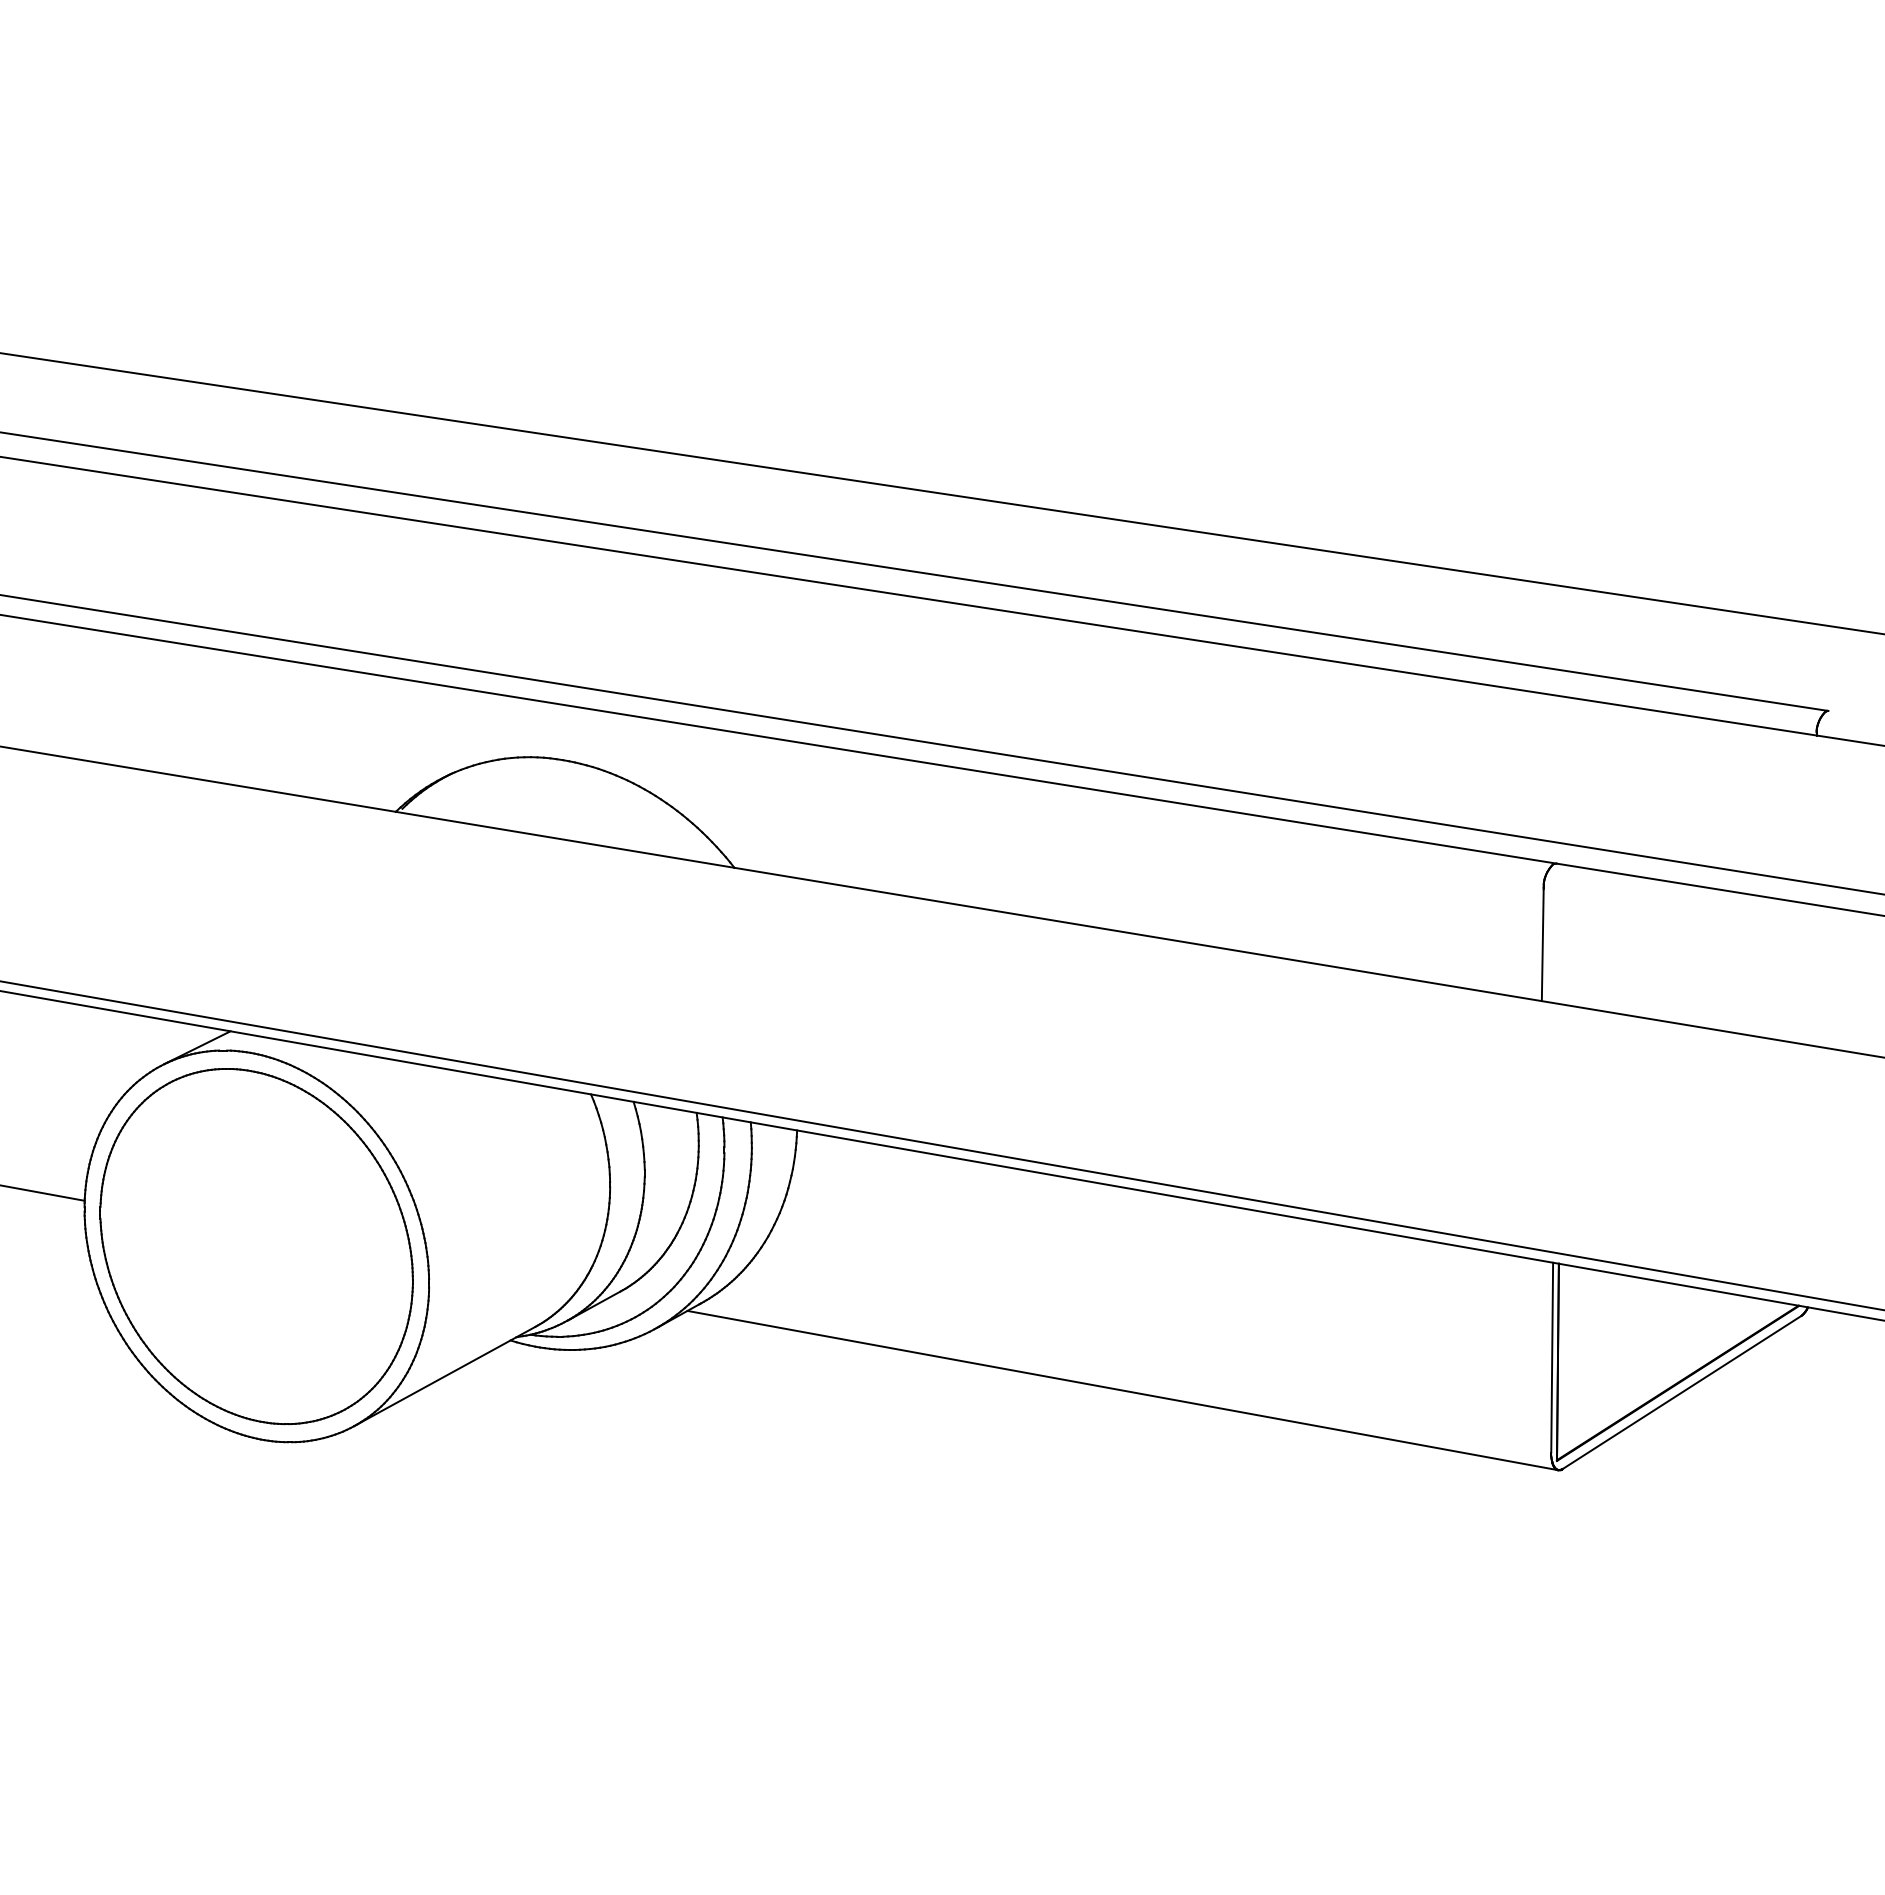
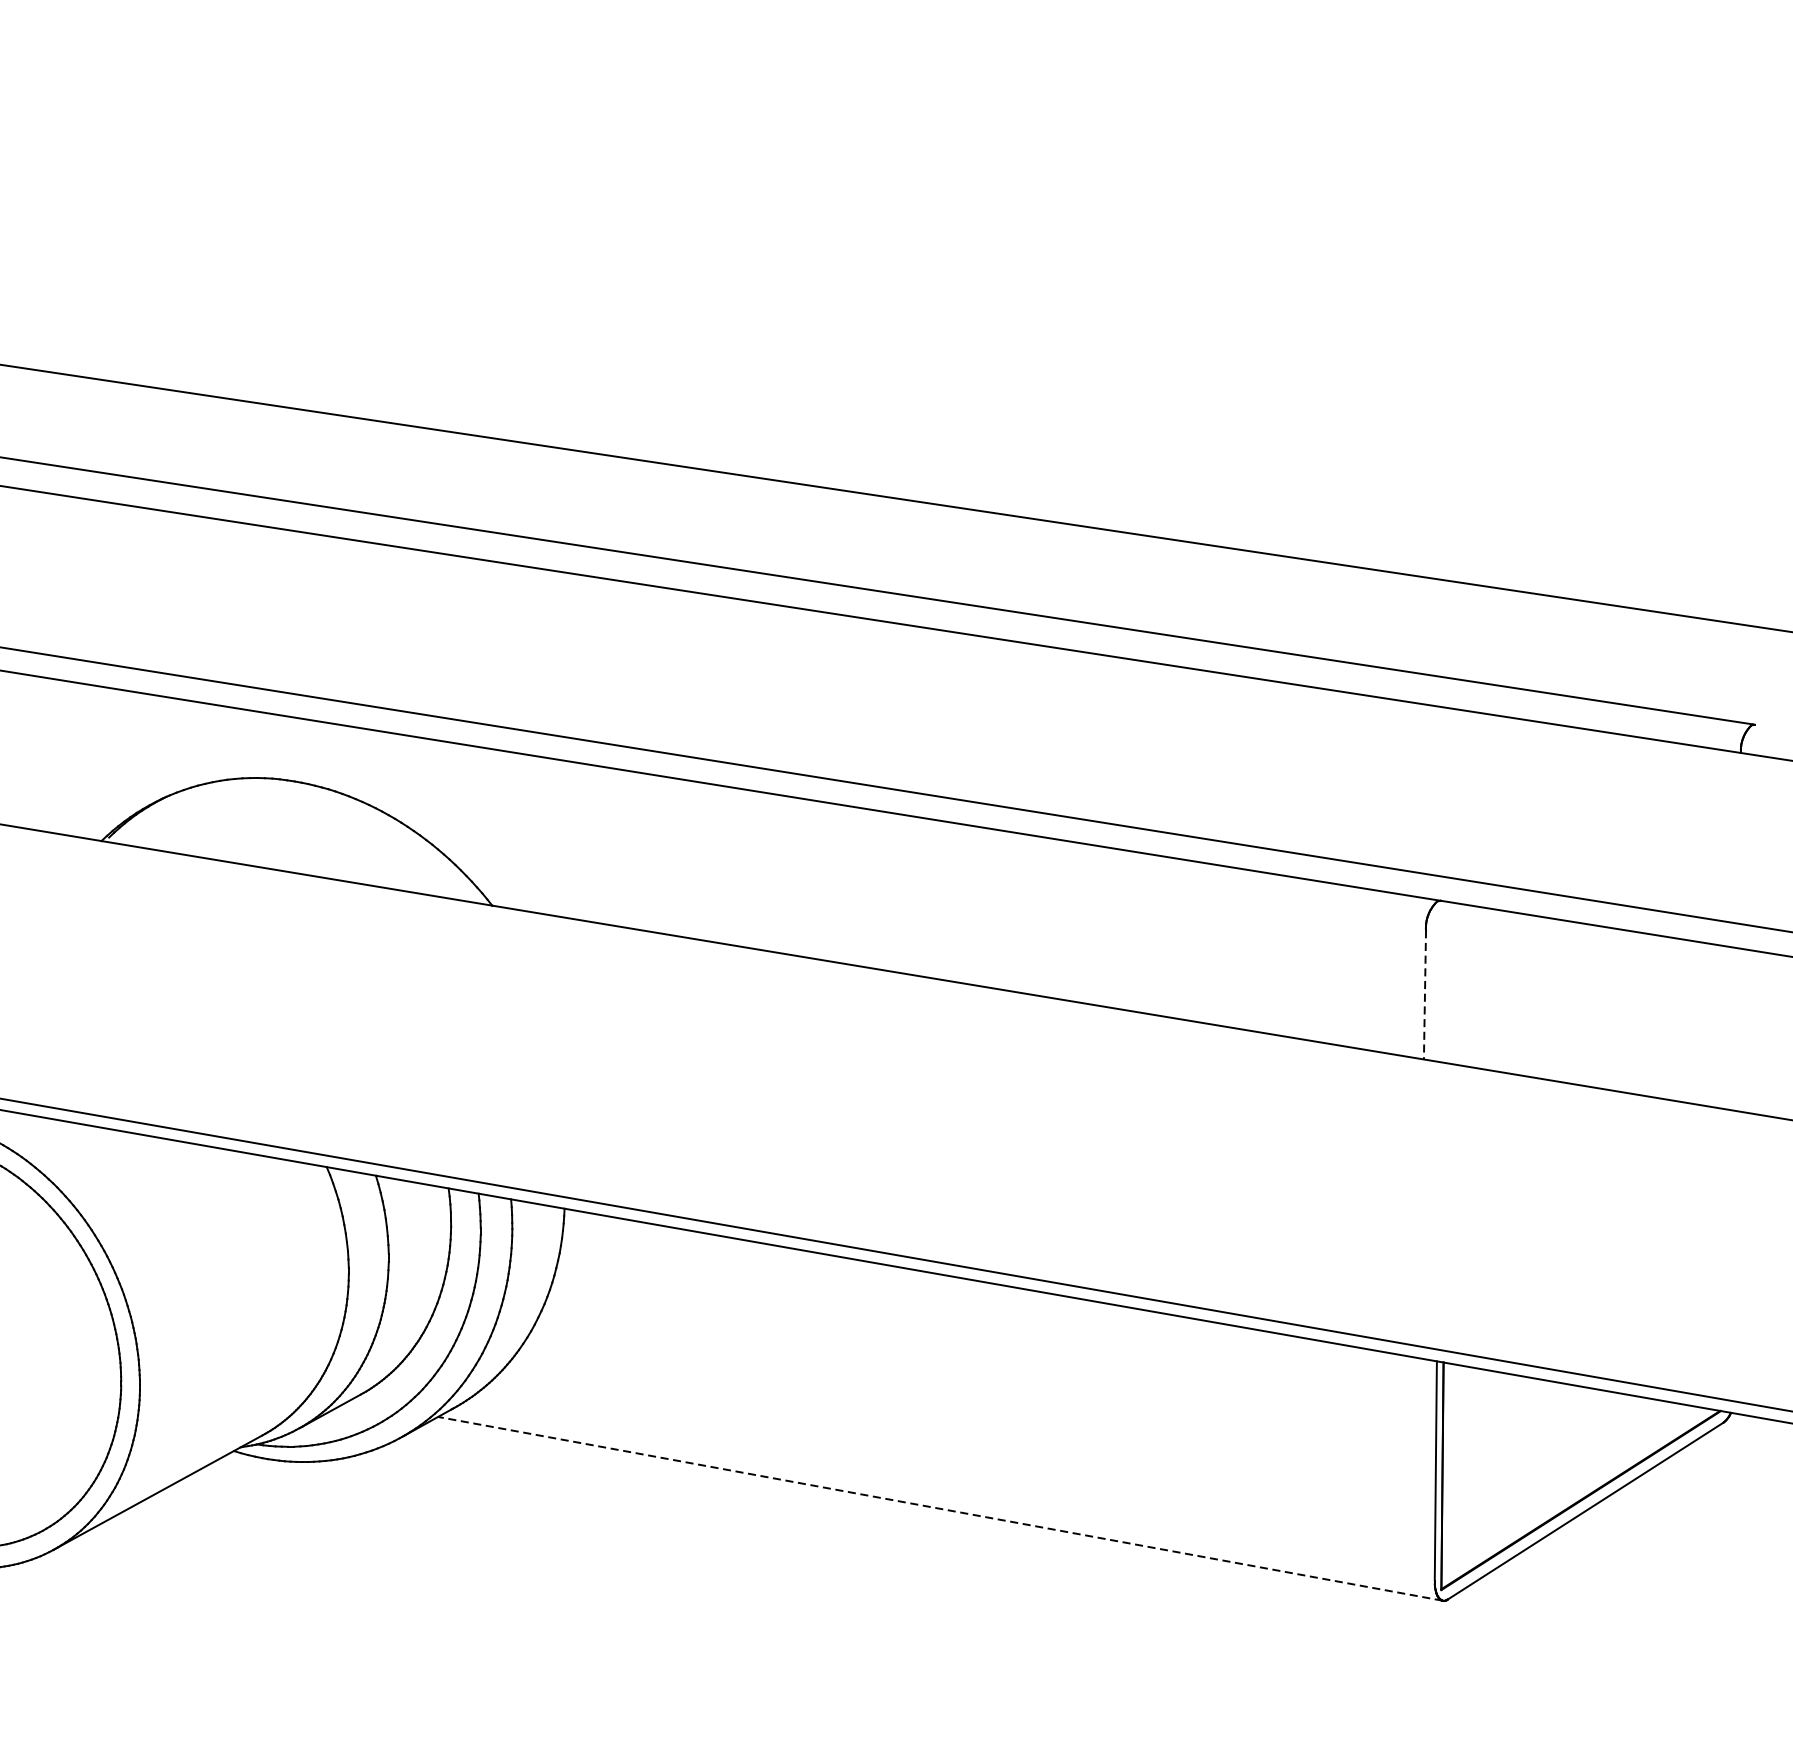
line: (1542, 945) -> (1424, 995), solid -> dashed
line: (1122, 1390) -> (940, 1508), solid -> dashed

